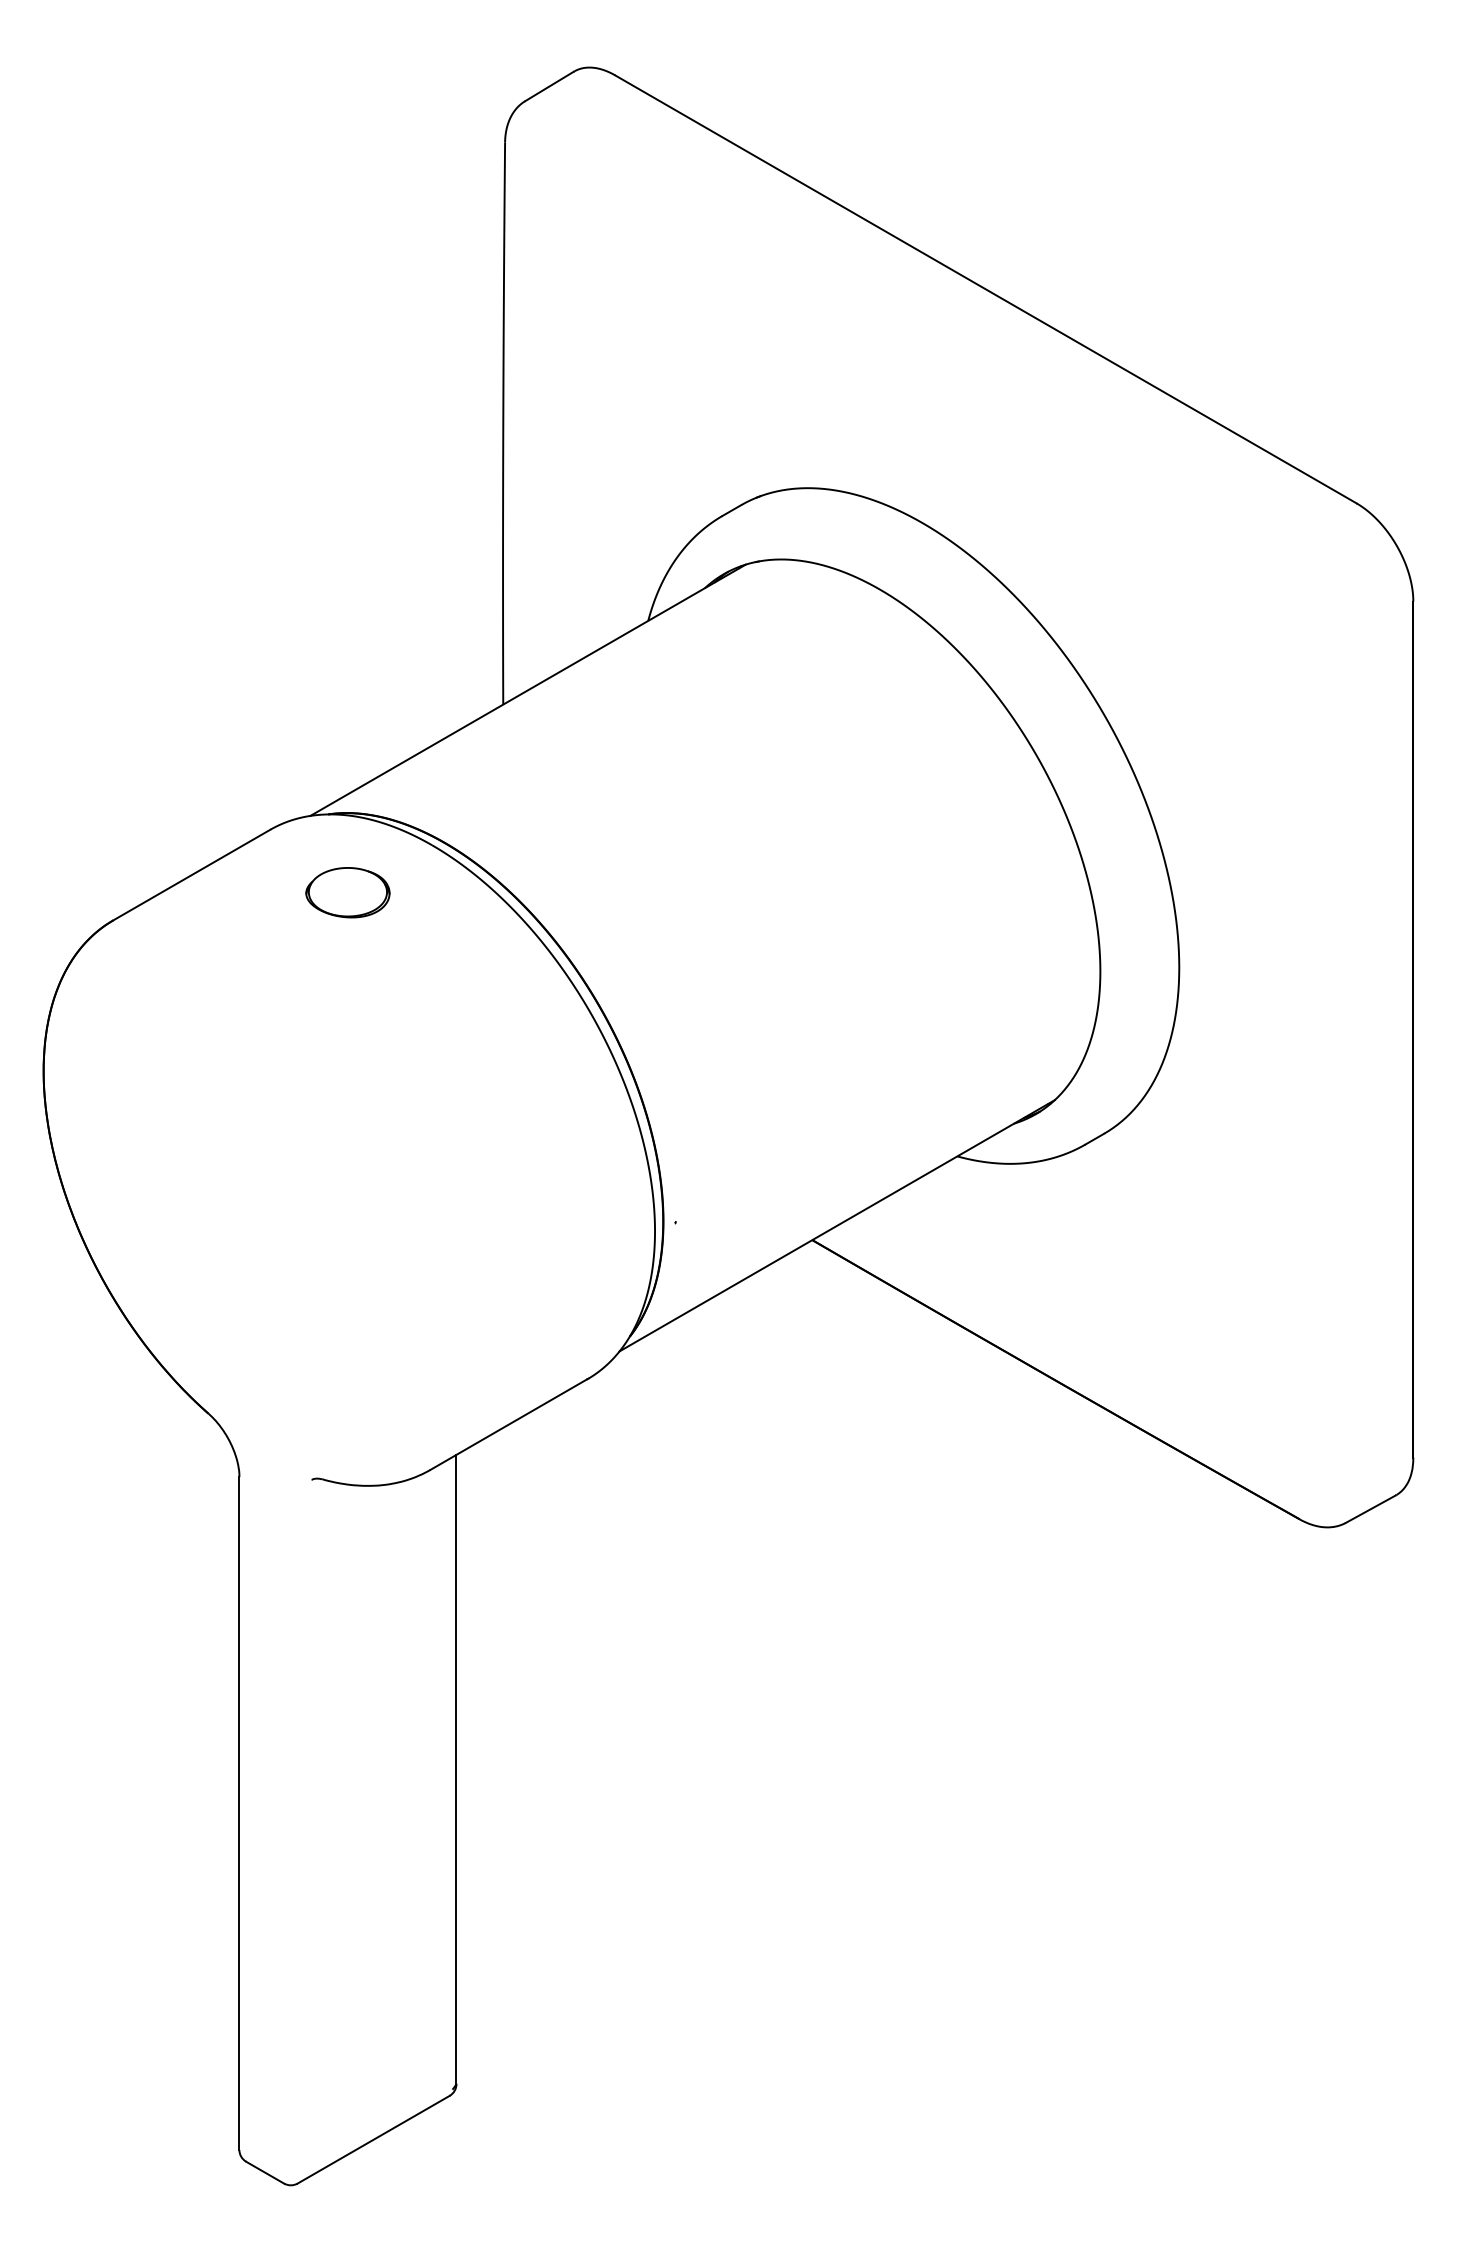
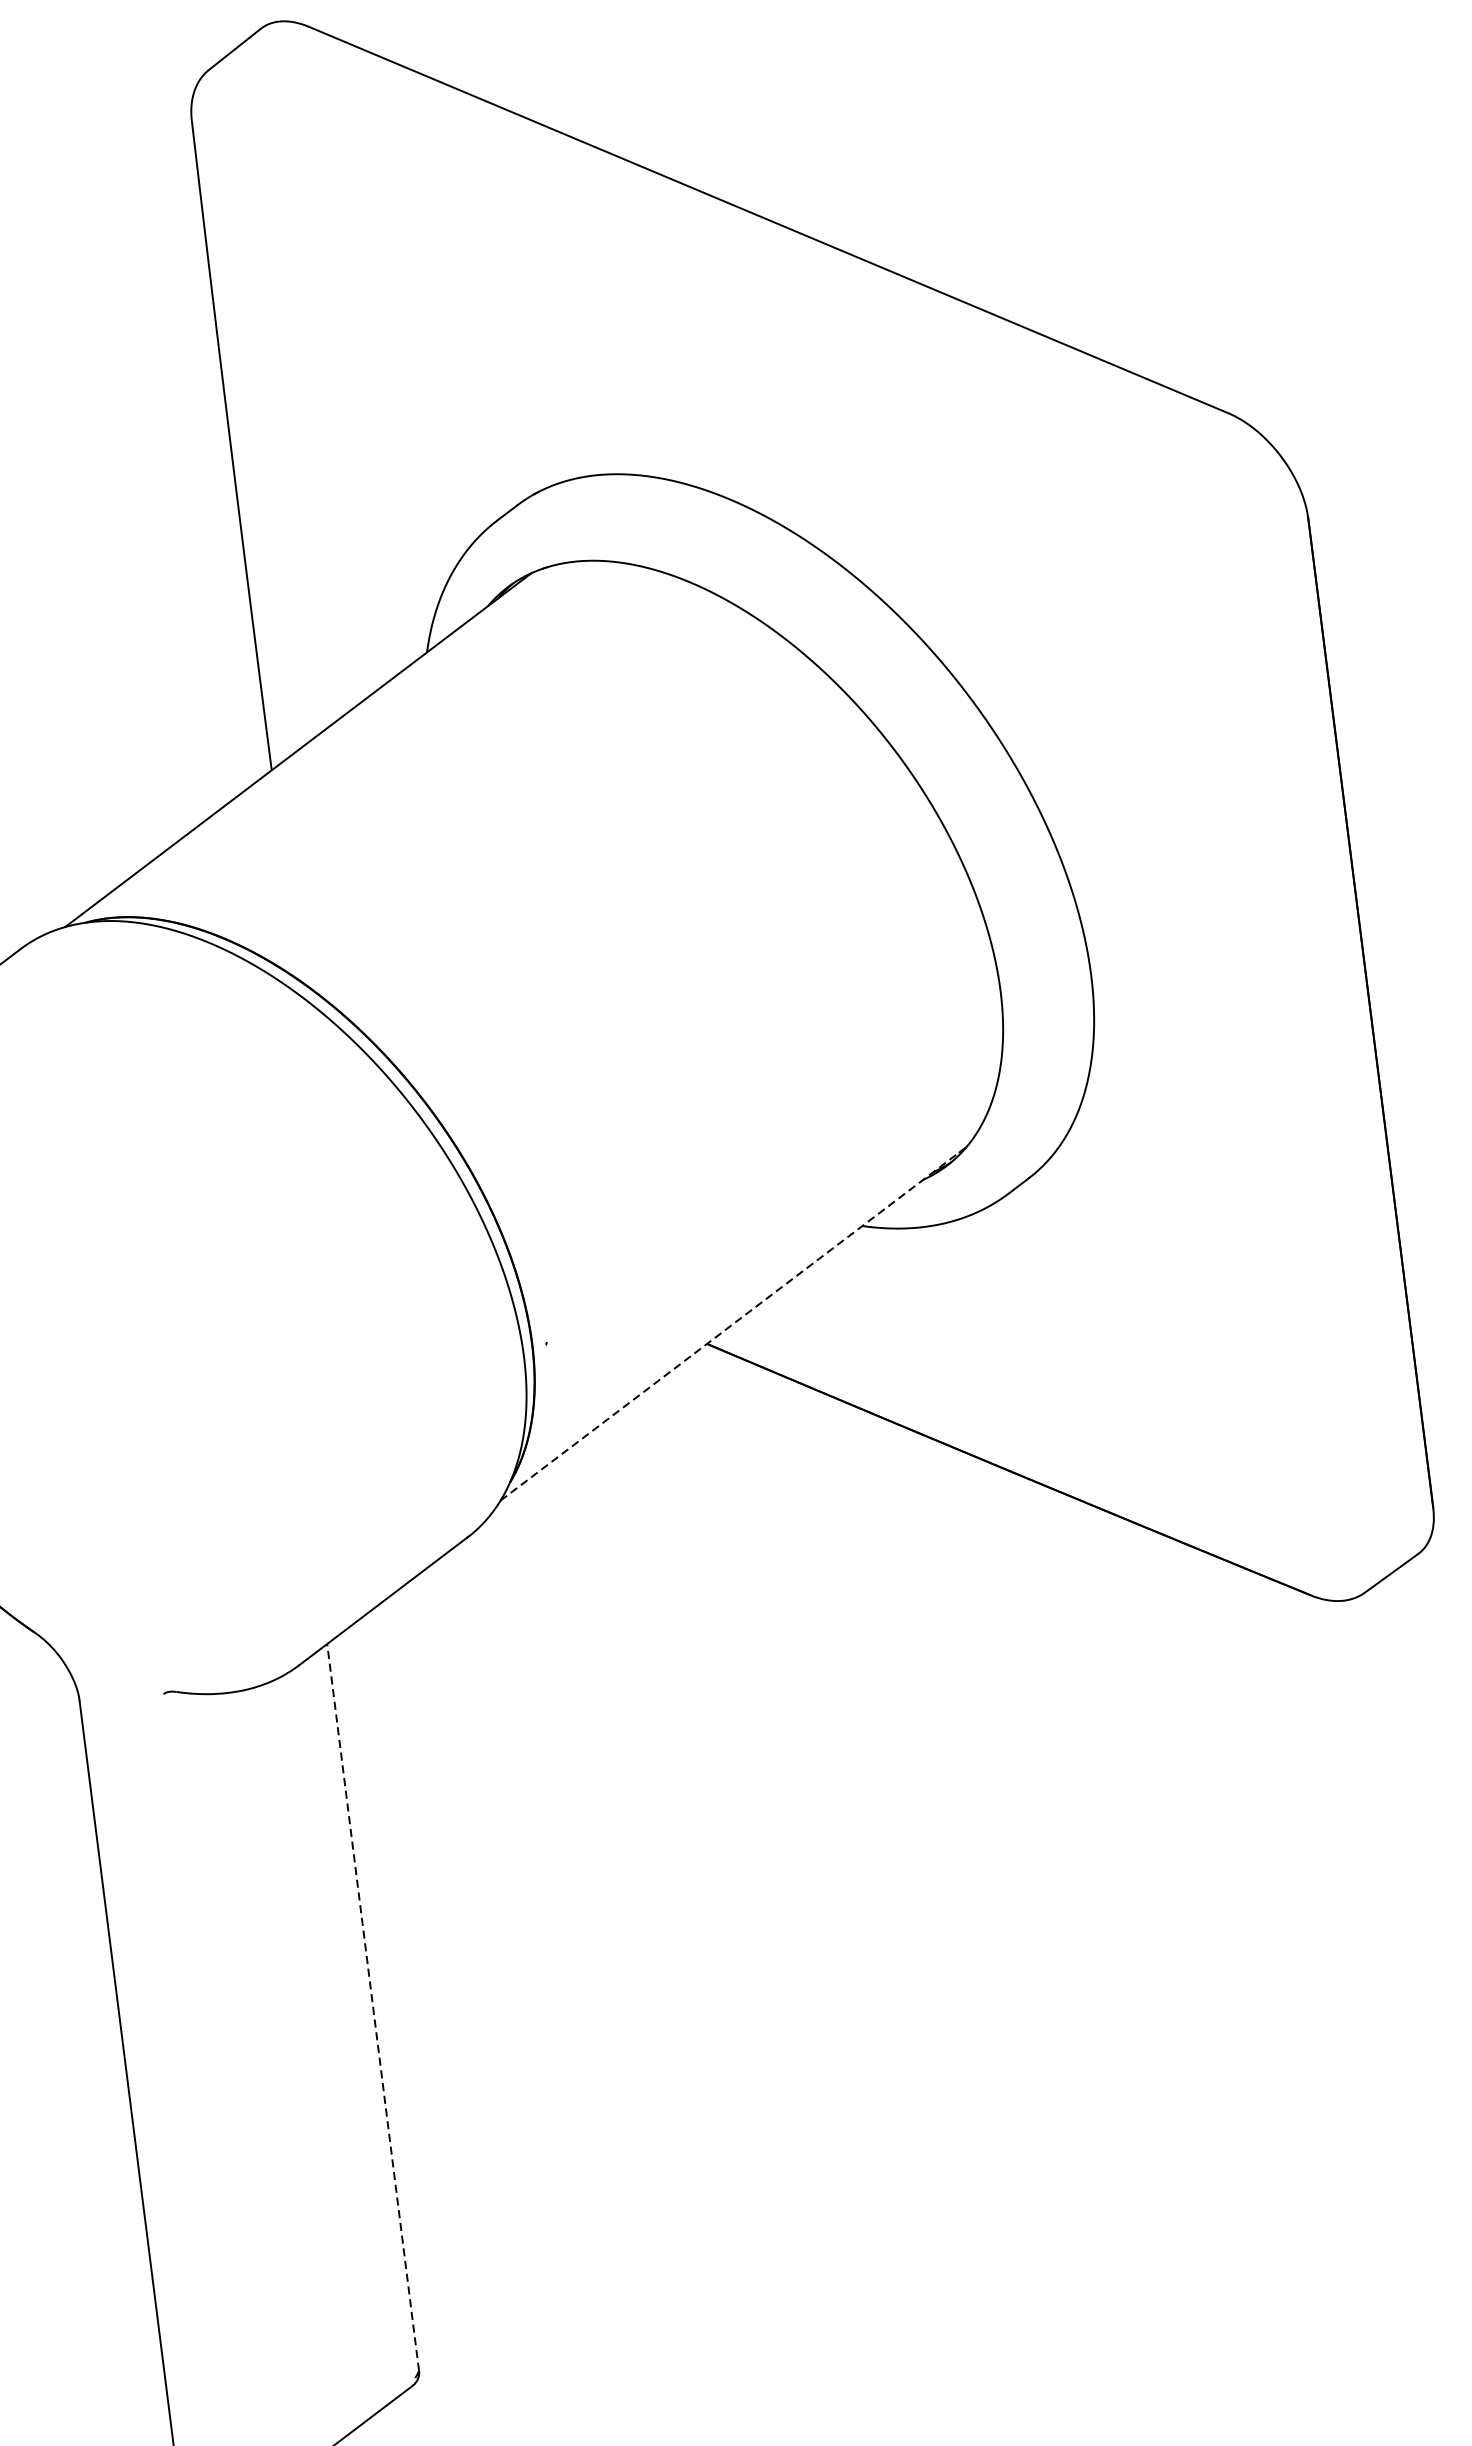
part: (347, 892) -> (119, 1010), removed
line: (837, 1225) -> (733, 1323), solid -> dashed
line: (456, 1768) -> (373, 2006), solid -> dashed

